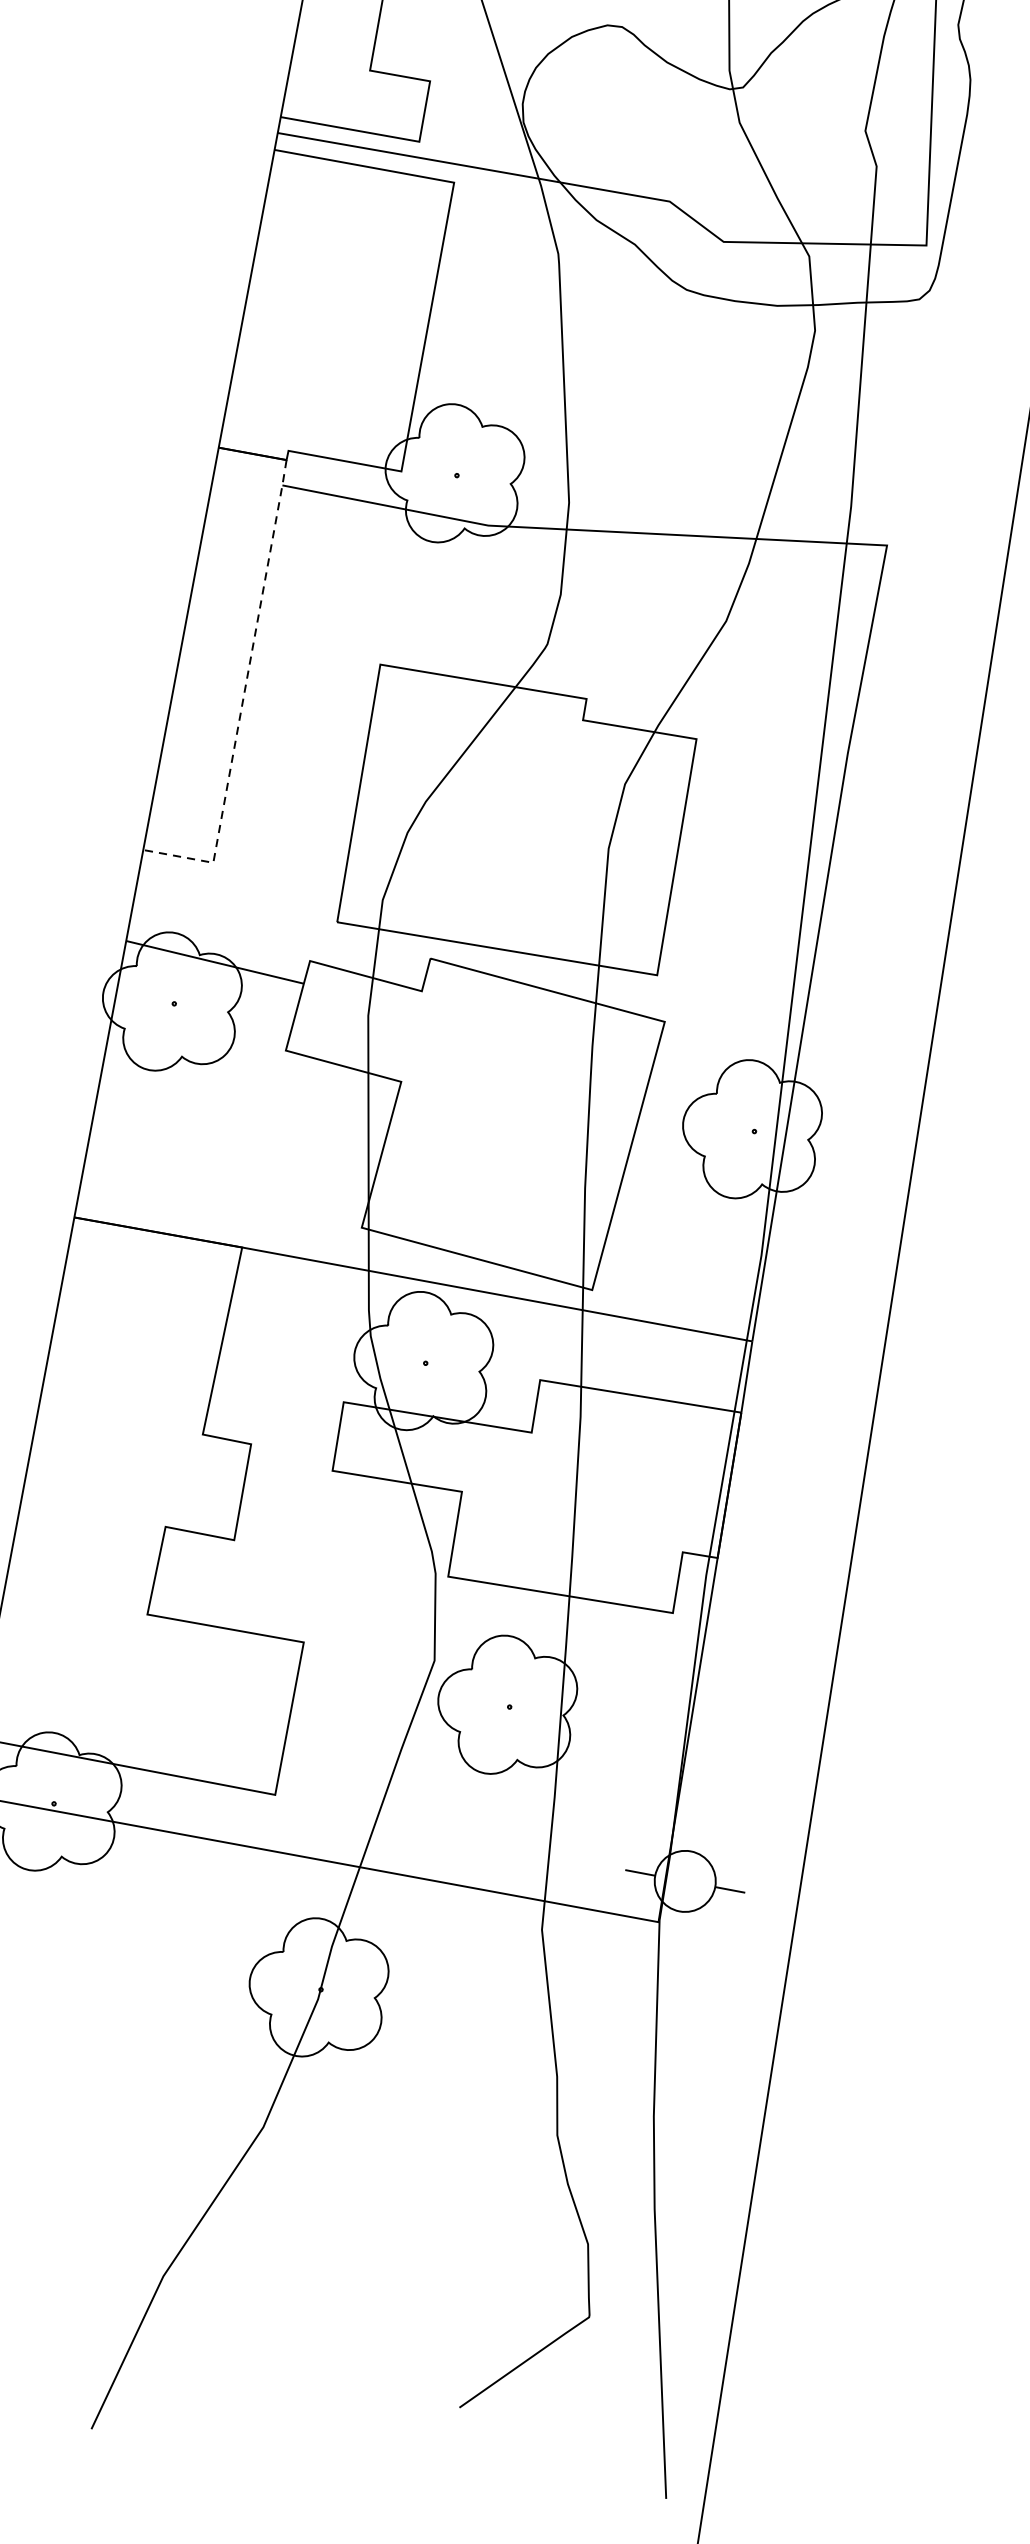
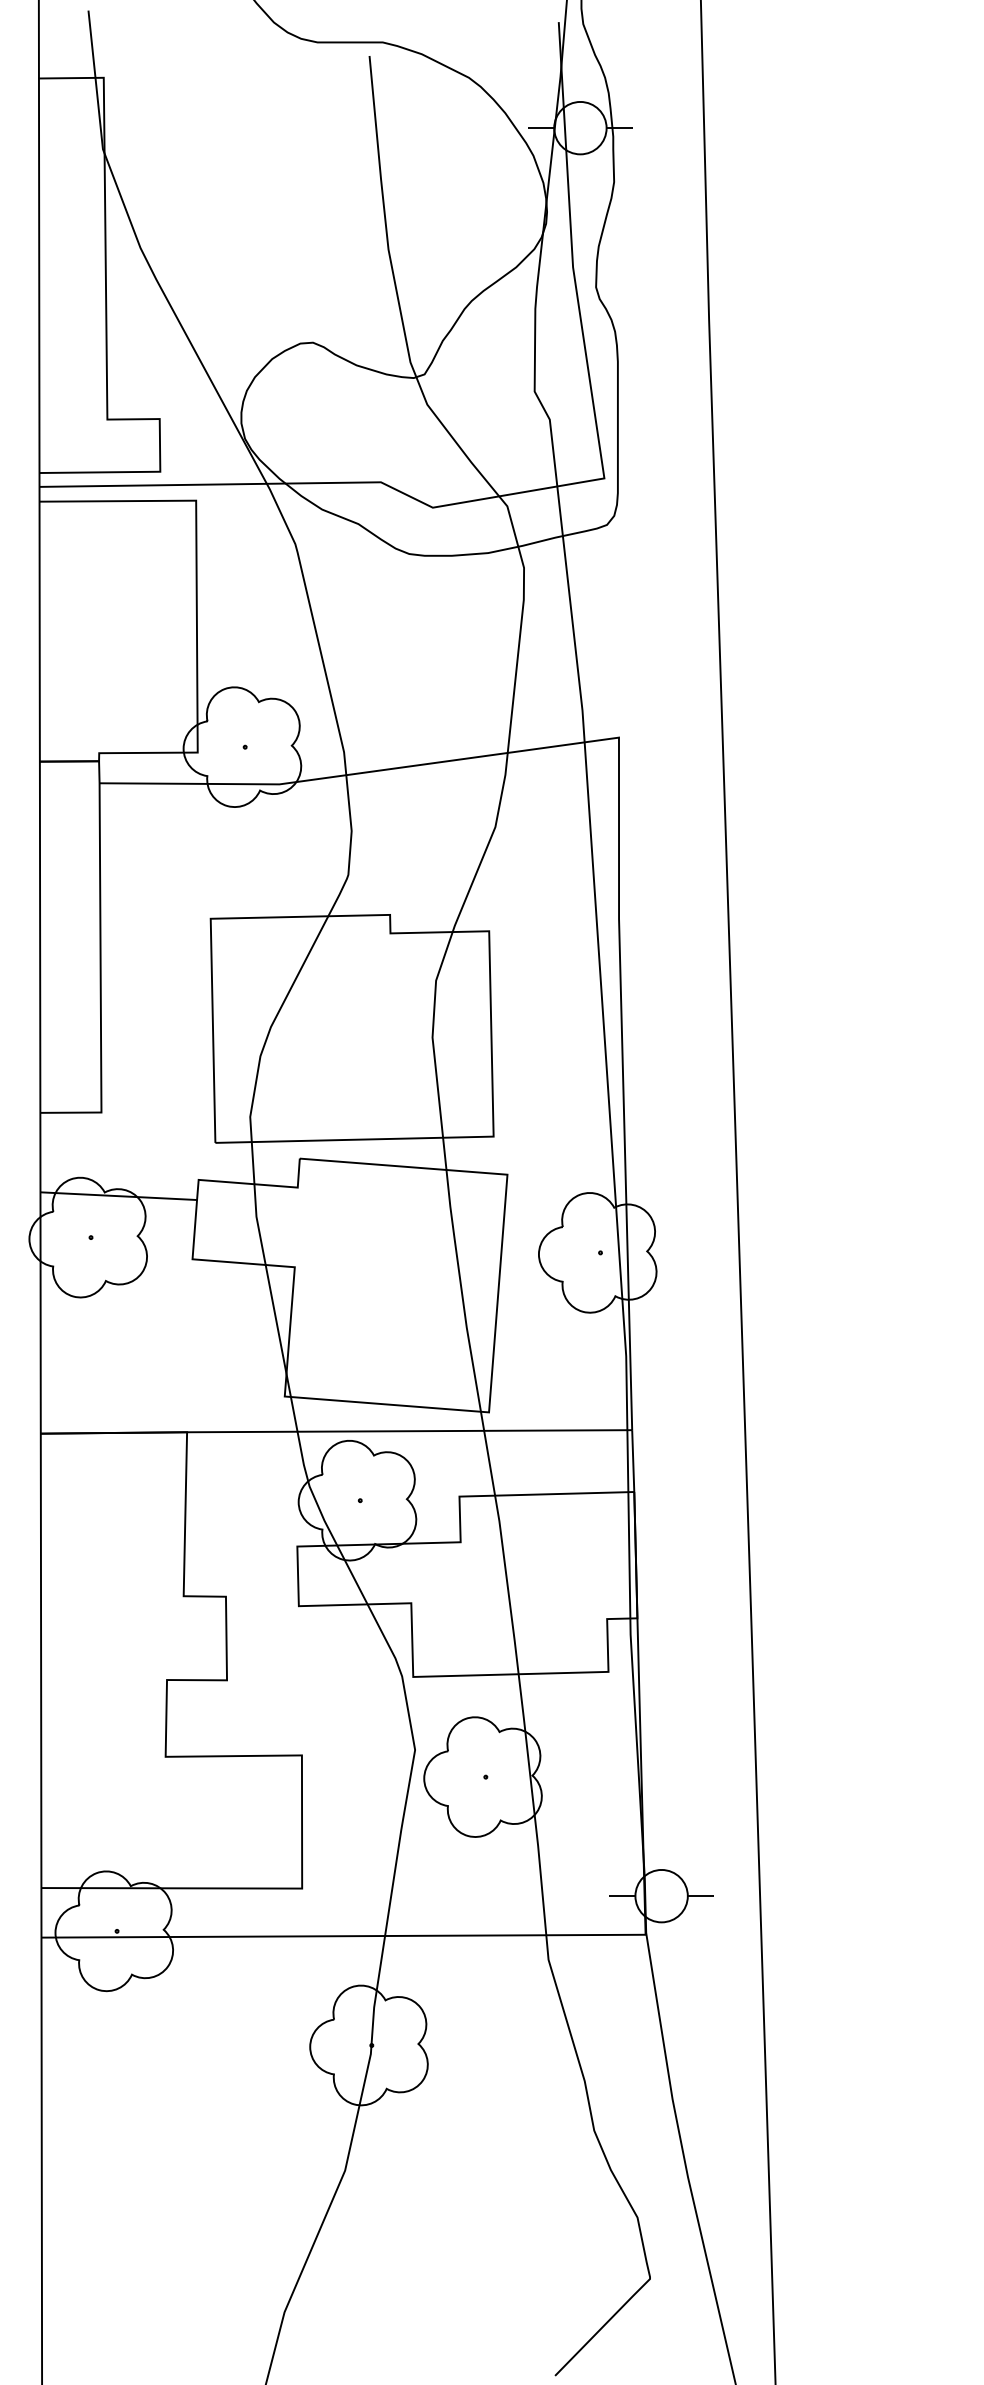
line: (243, 696) -> (100, 967), dashed -> solid

